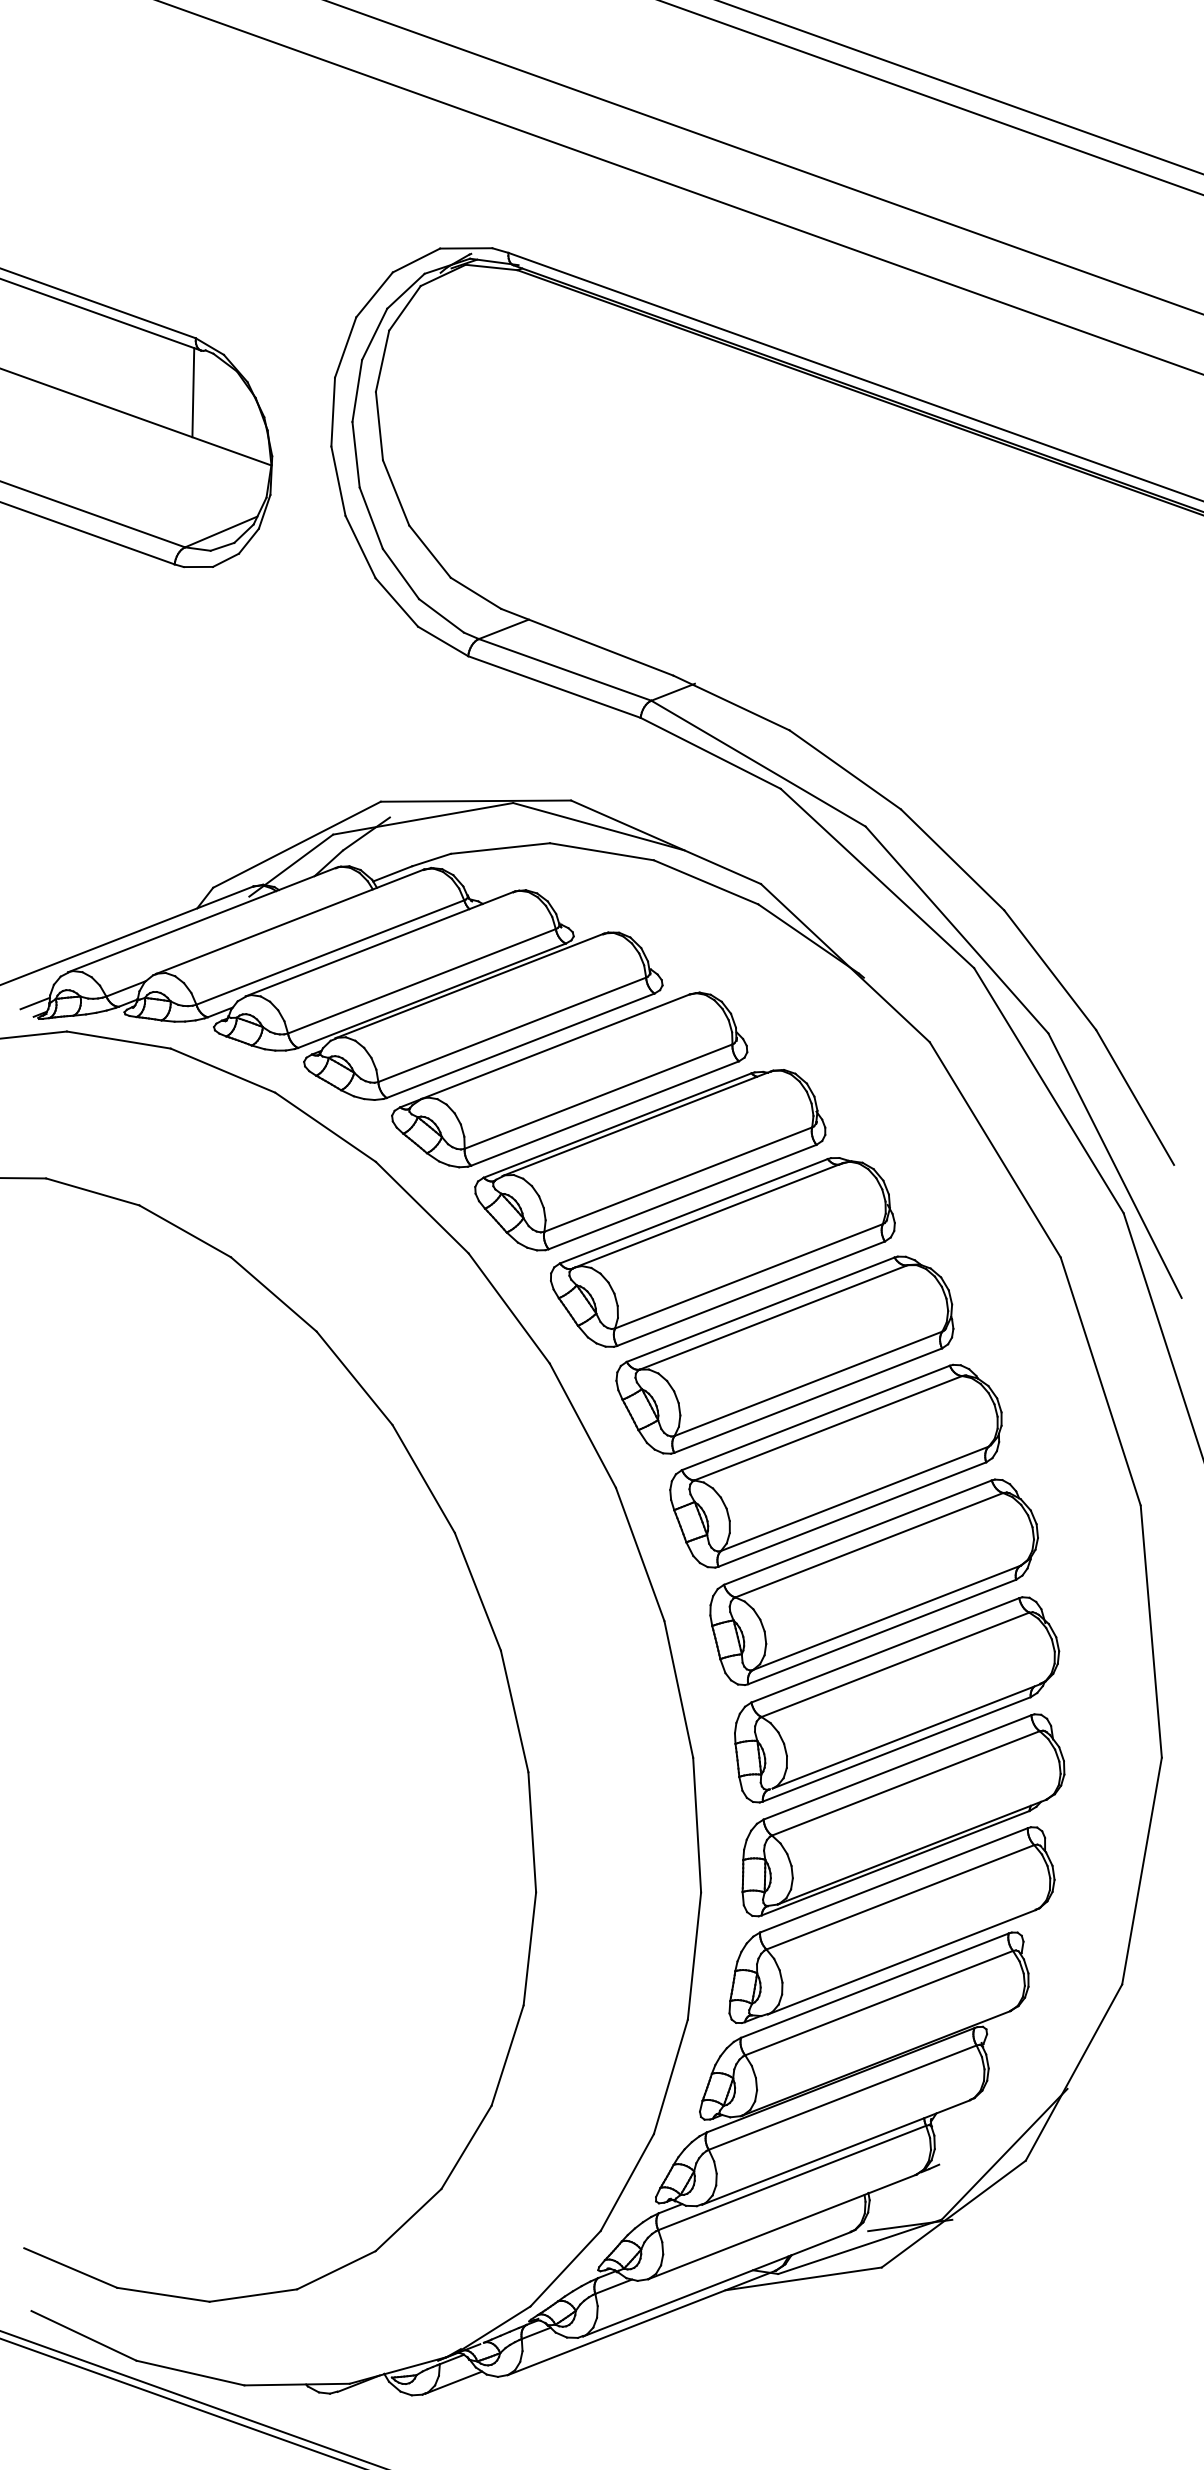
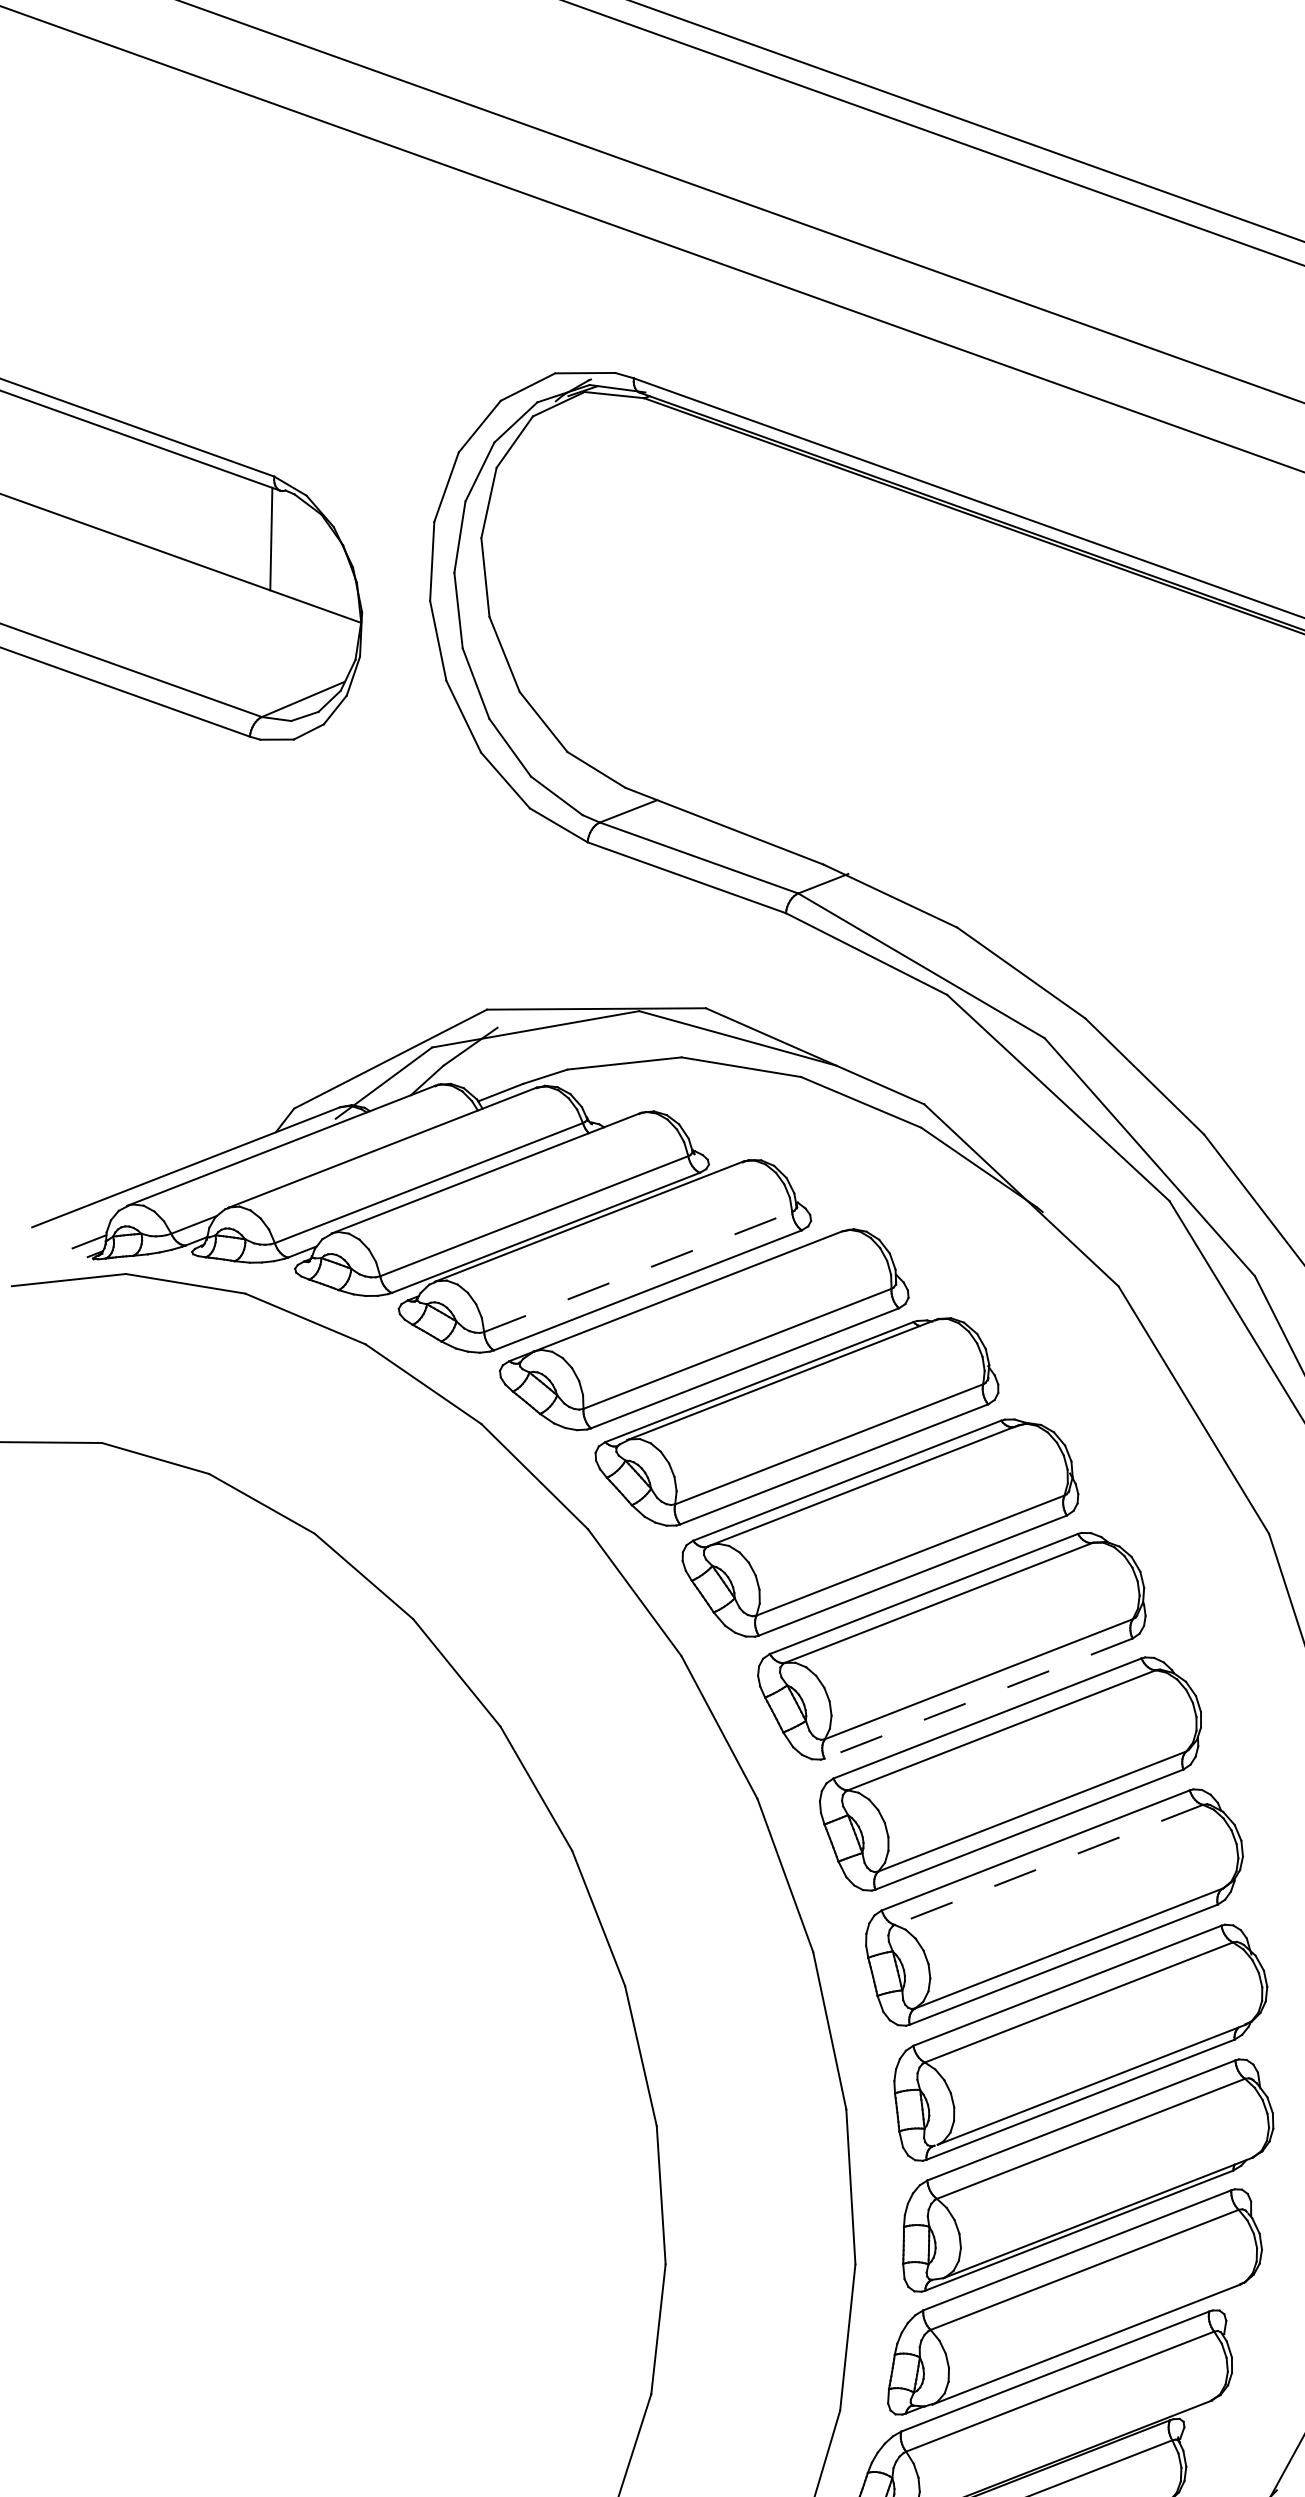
line: (512, 1029) -> (638, 1271), solid -> dashed
line: (808, 1400) -> (978, 1698), solid -> dashed
line: (869, 1545) -> (1049, 1865), solid -> dashed

